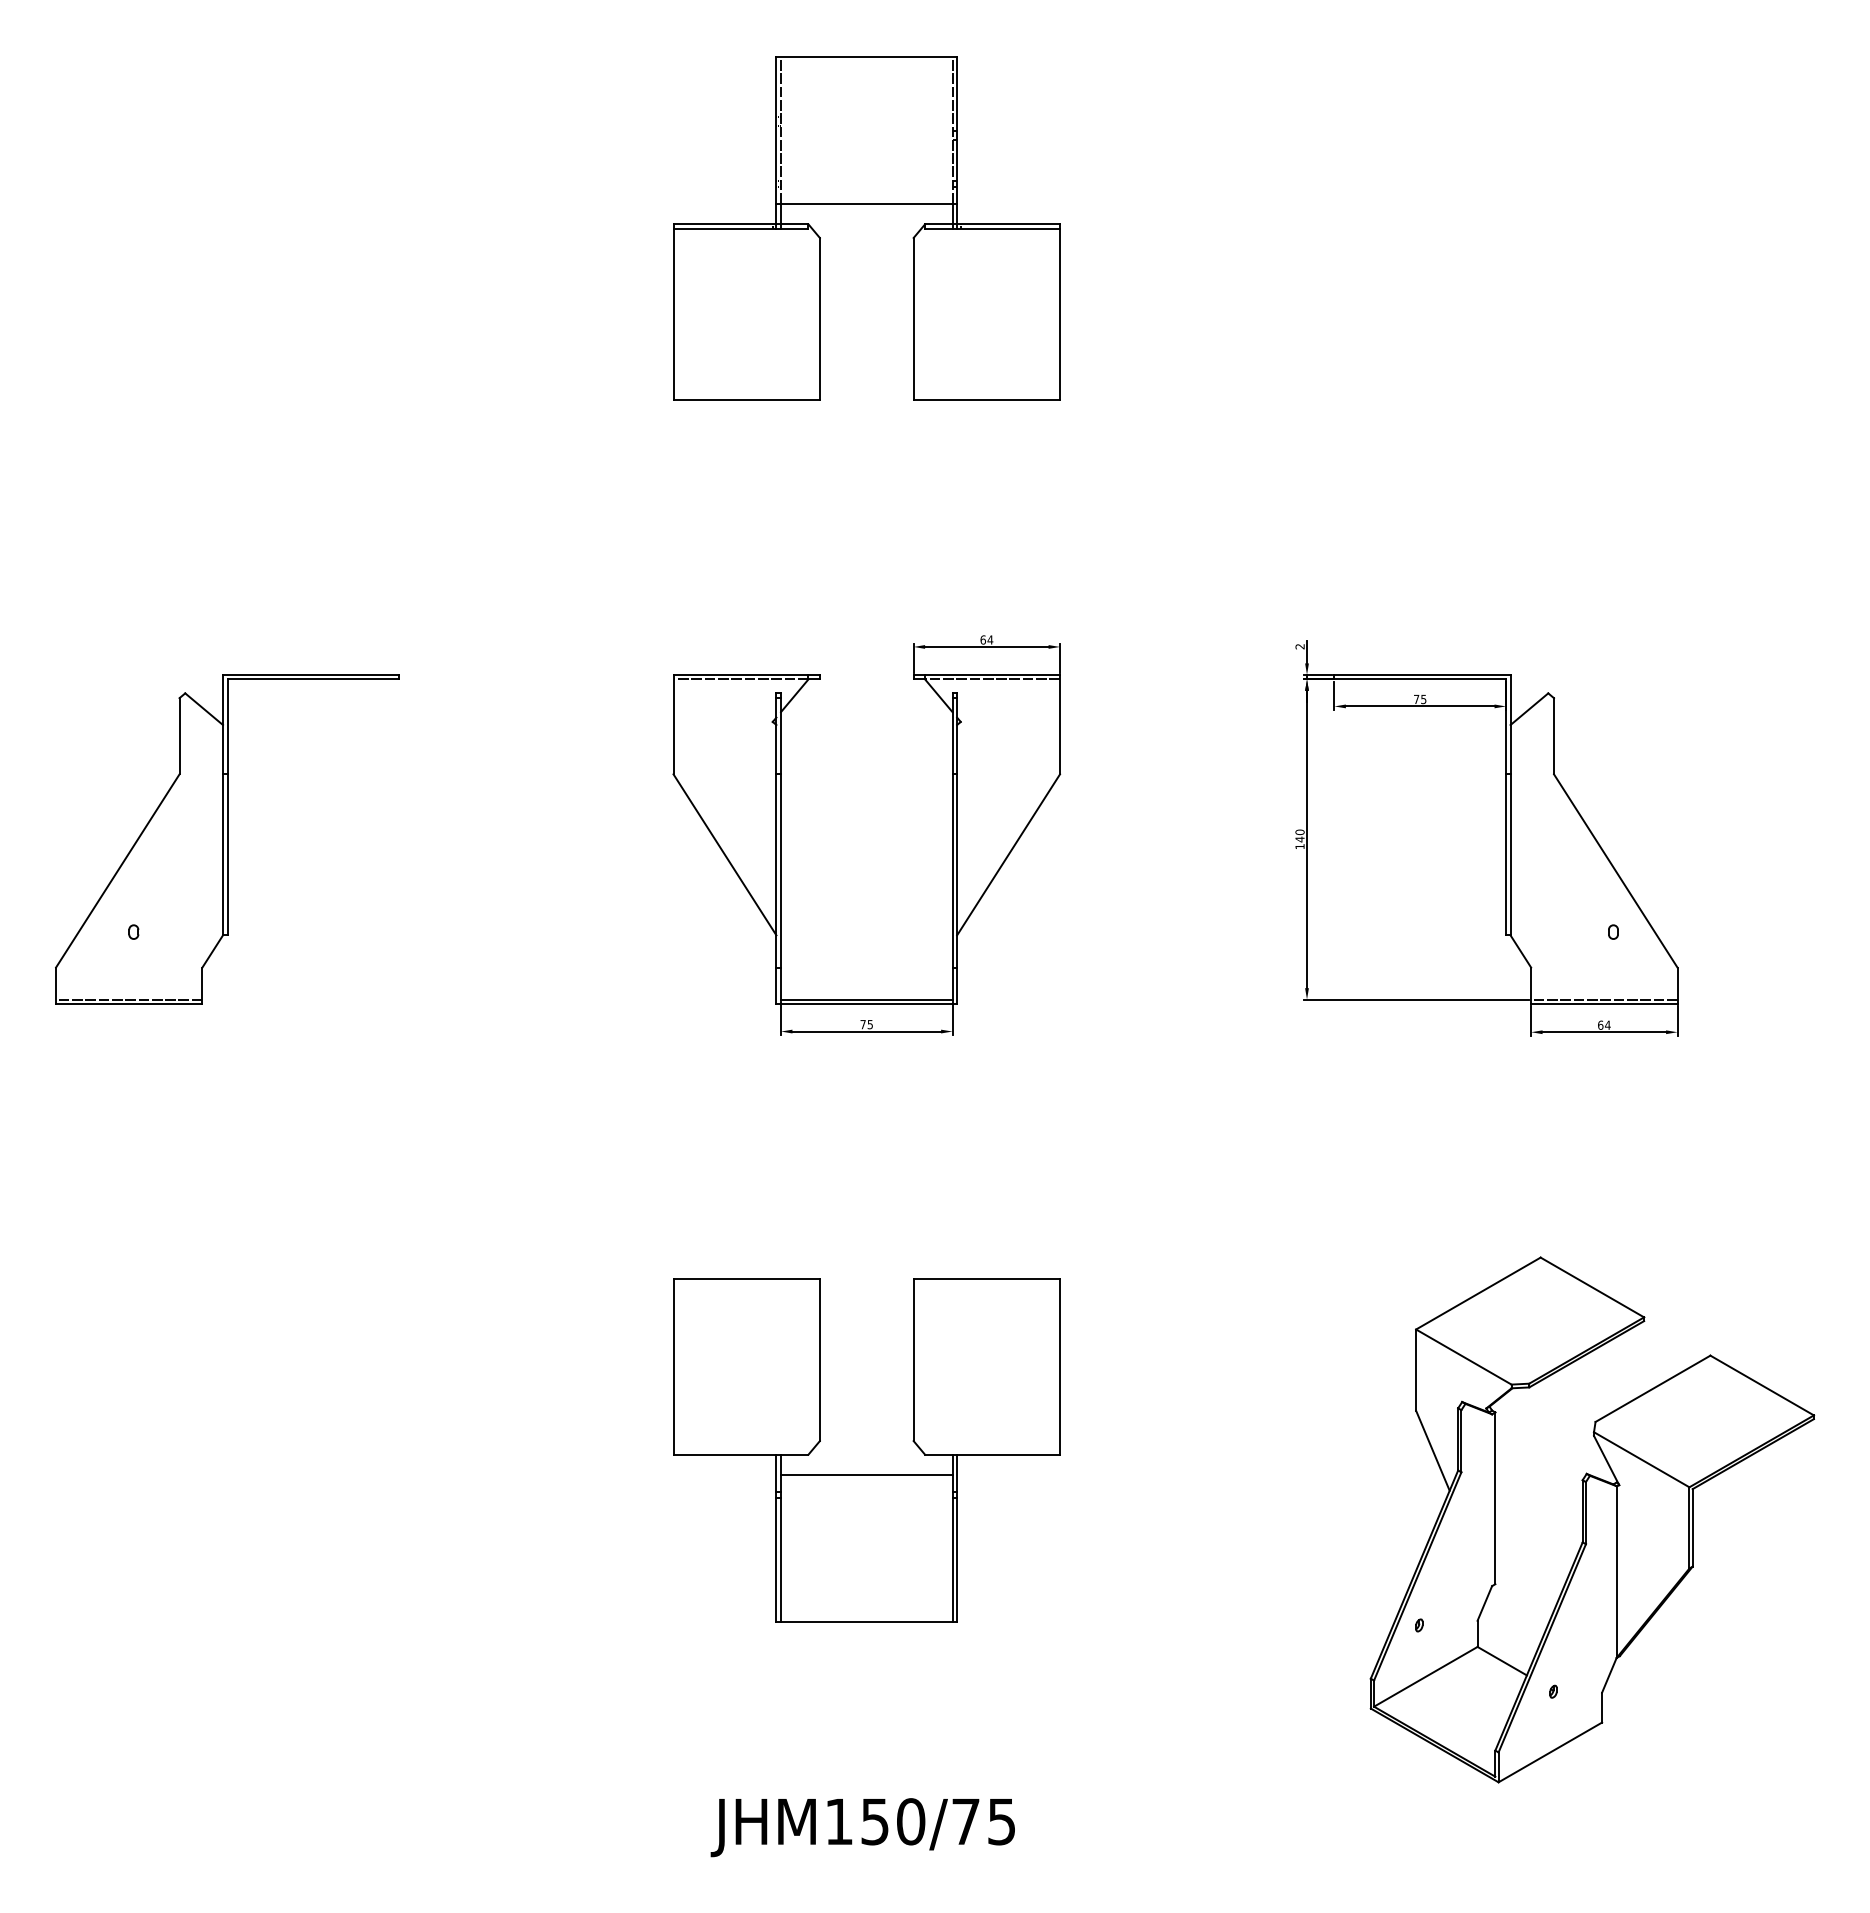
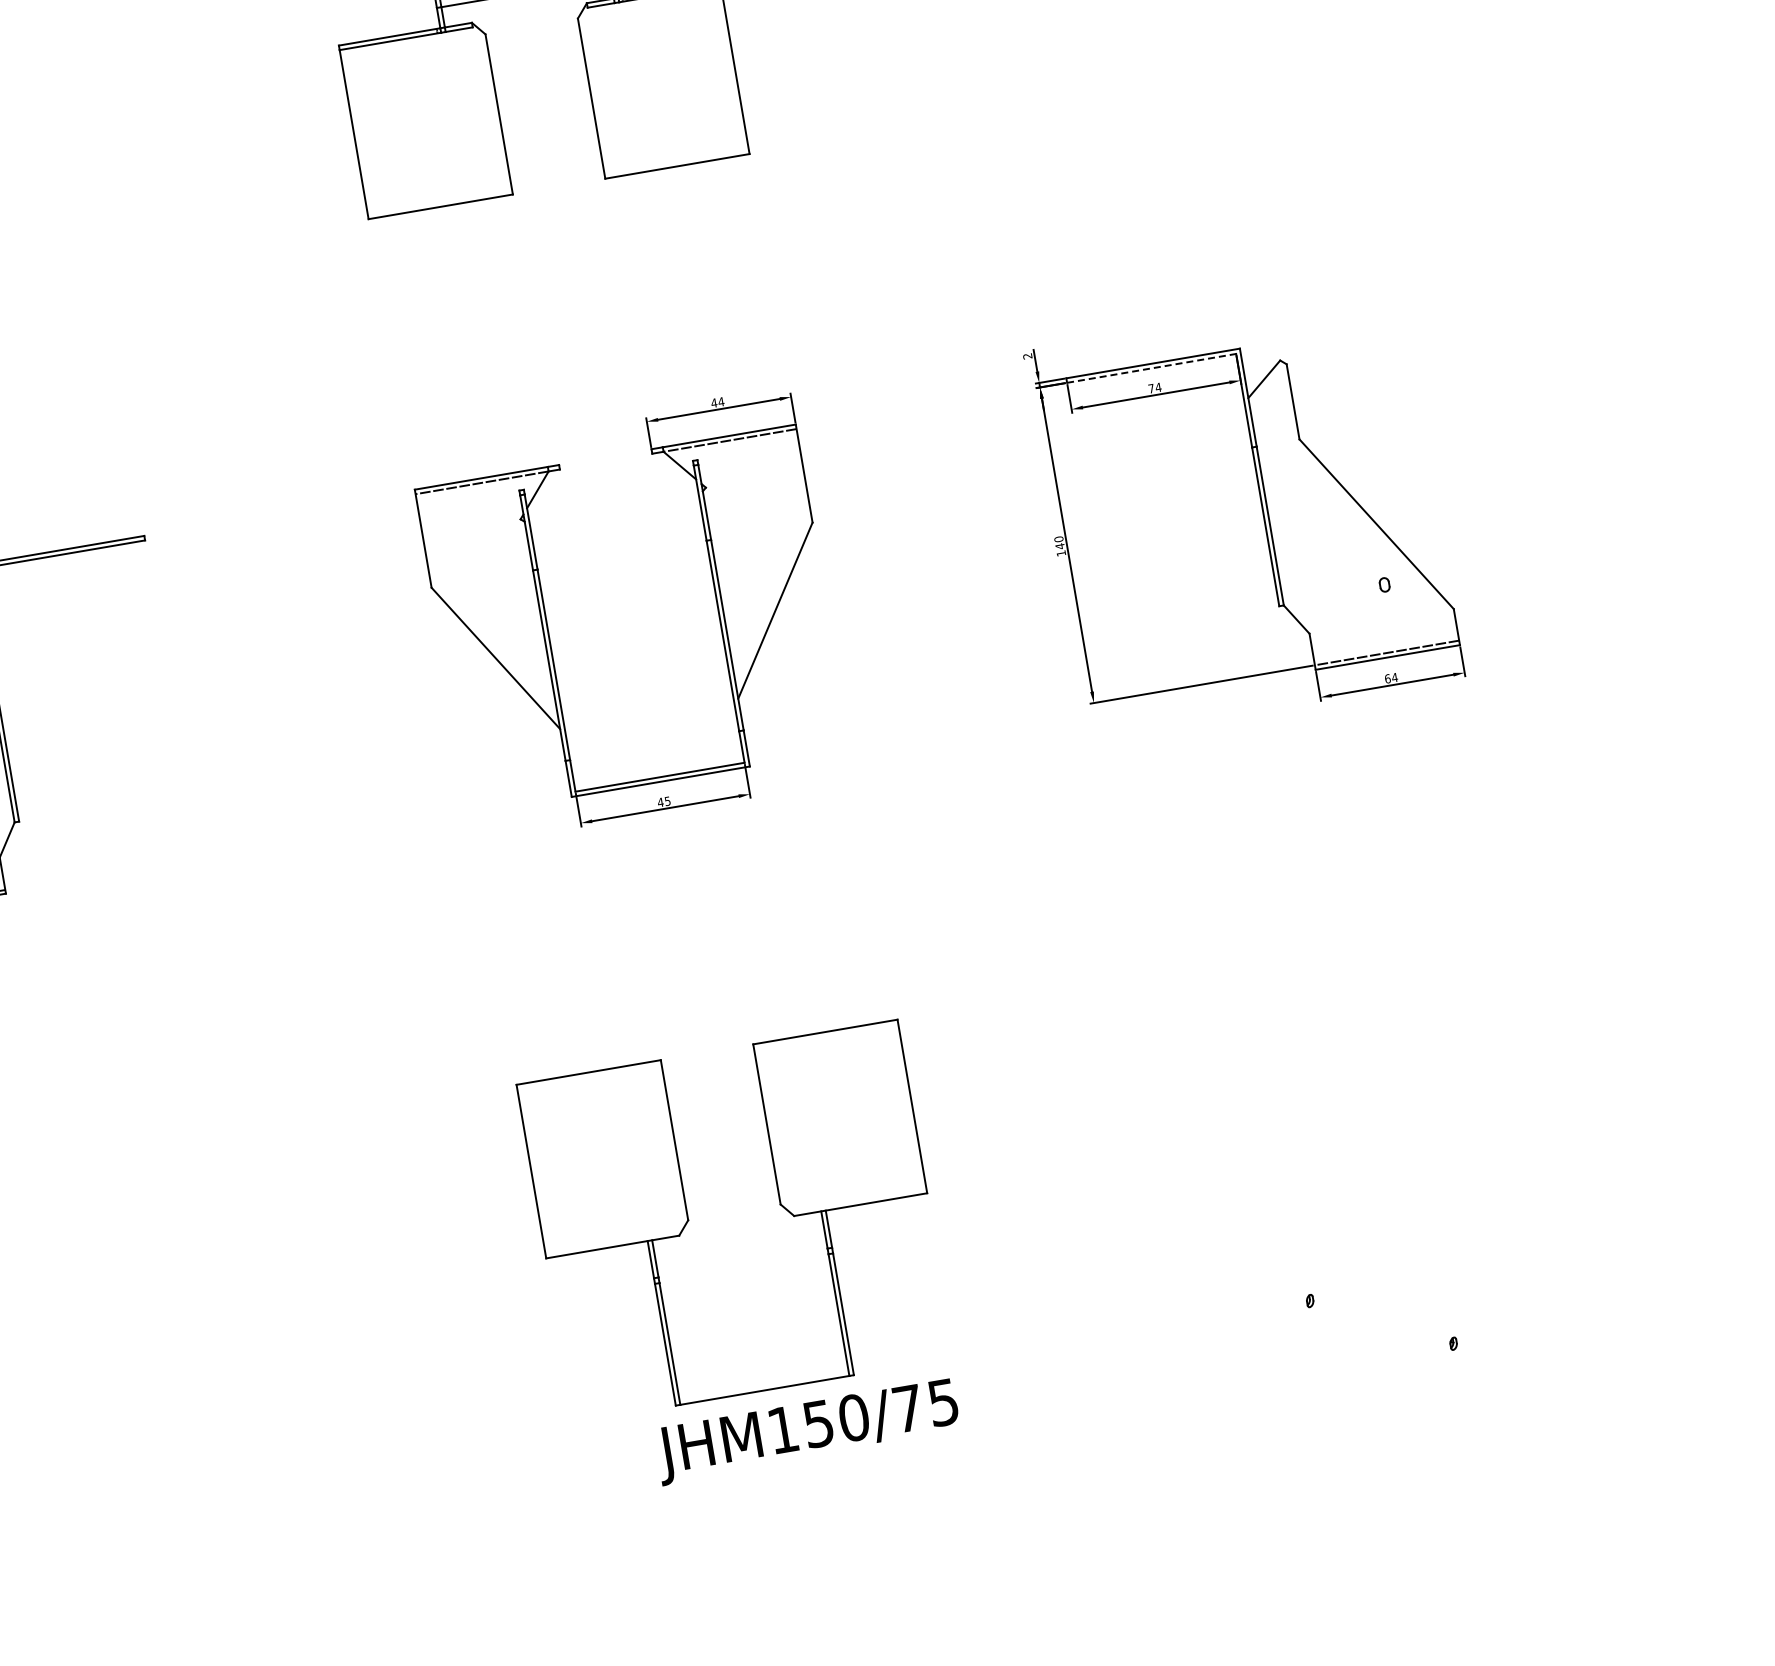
text: (982, 639) -> (713, 402), 64 -> 44
line: (1420, 679) -> (1151, 368), solid -> dashed
text: (1423, 699) -> (1158, 387), 75 -> 74
text: (863, 1024) -> (661, 802), 75 -> 45
line: (866, 1475) -> (739, 1246), removed
part: (1592, 1519) -> (1462, 1167), removed
text: (862, 1827) -> (807, 1431), moved

